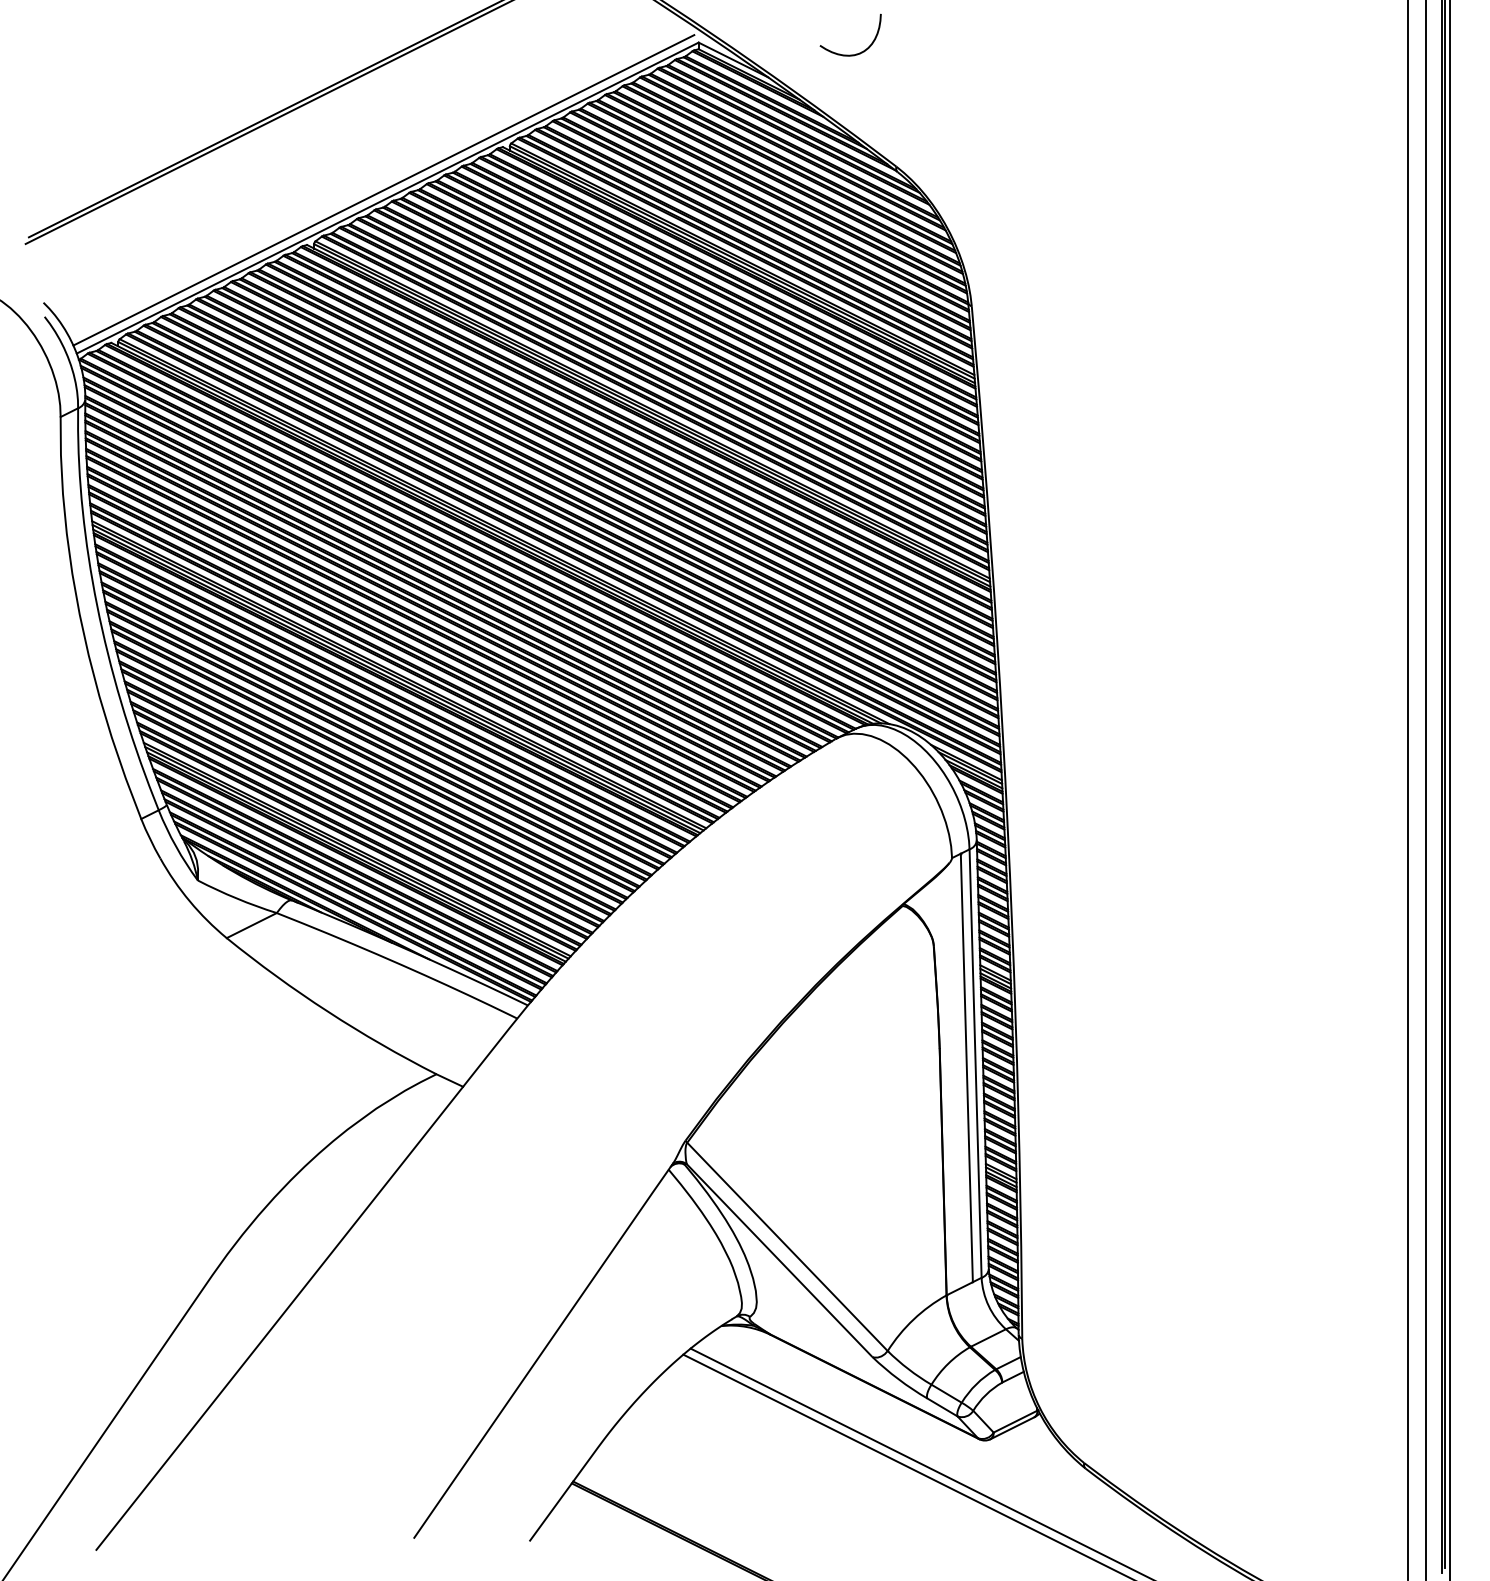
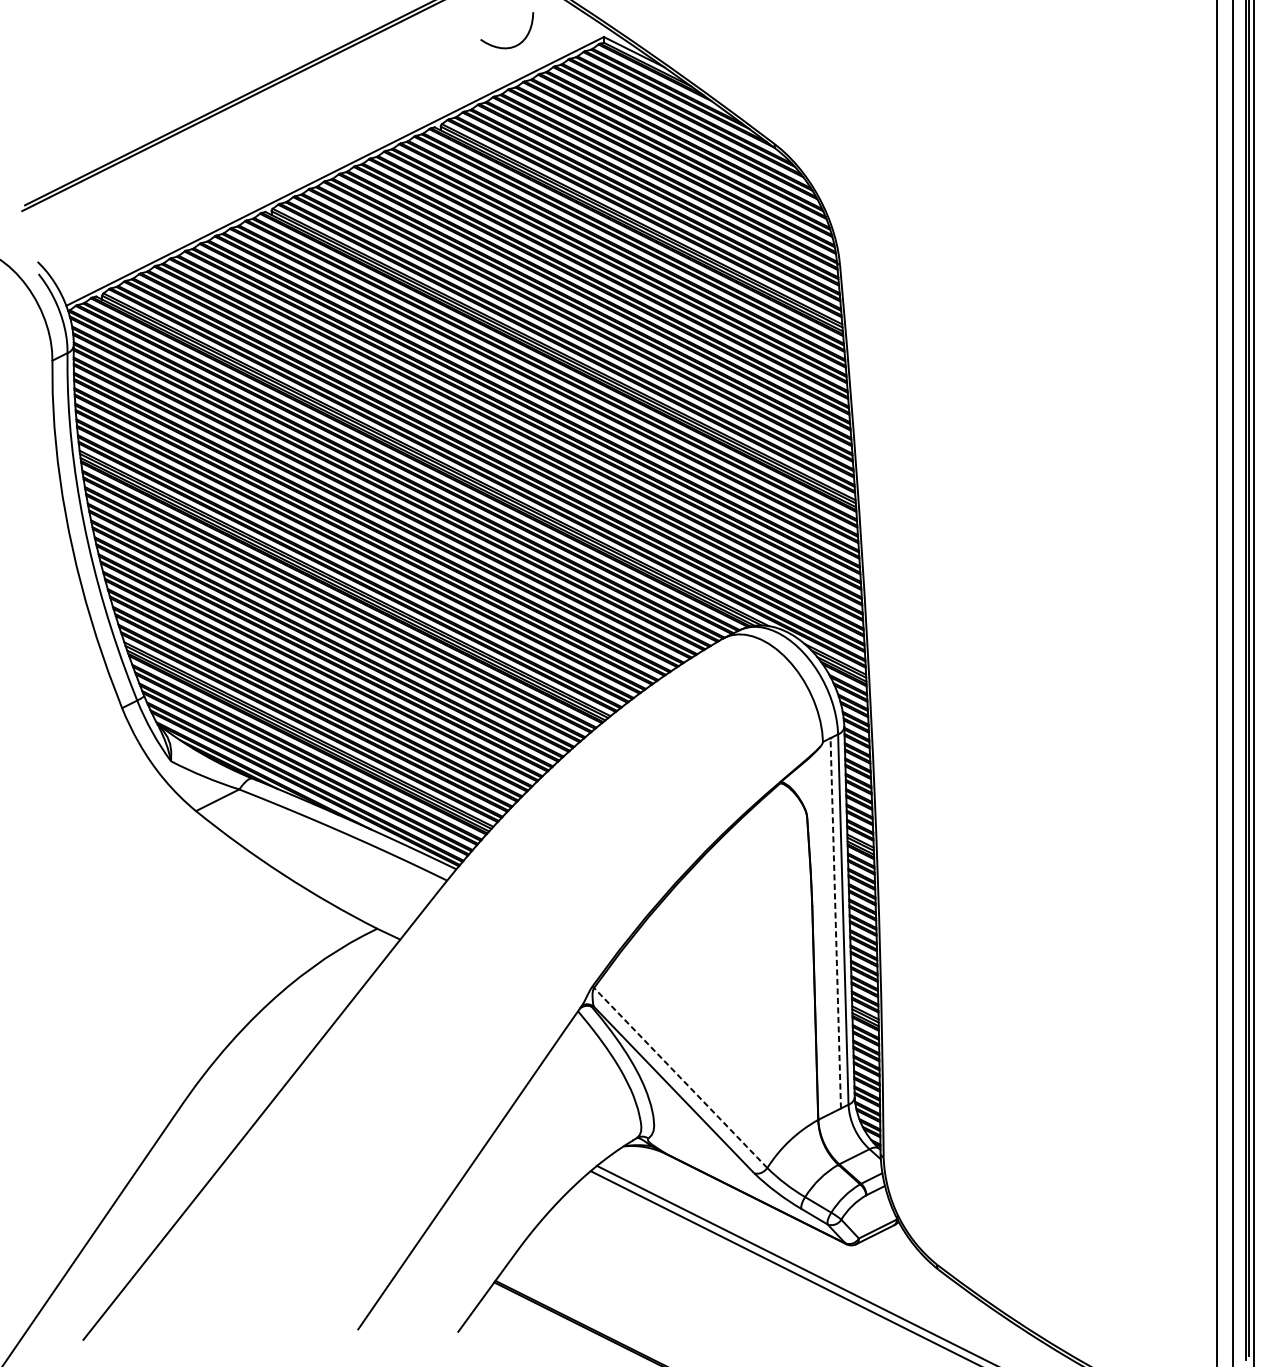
curve: (856, 53) -> (512, 46), moved
line: (383, 190) -> (331, 164), removed
line: (966, 1067) -> (835, 922), solid -> dashed
line: (788, 1247) -> (681, 1078), solid -> dashed

